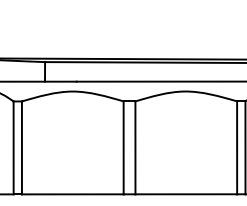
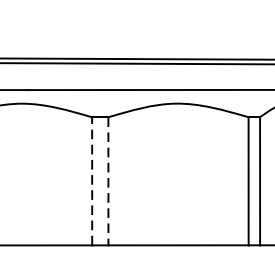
line: (123, 147) -> (91, 180), solid -> dashed
line: (135, 148) -> (108, 182), solid -> dashed

